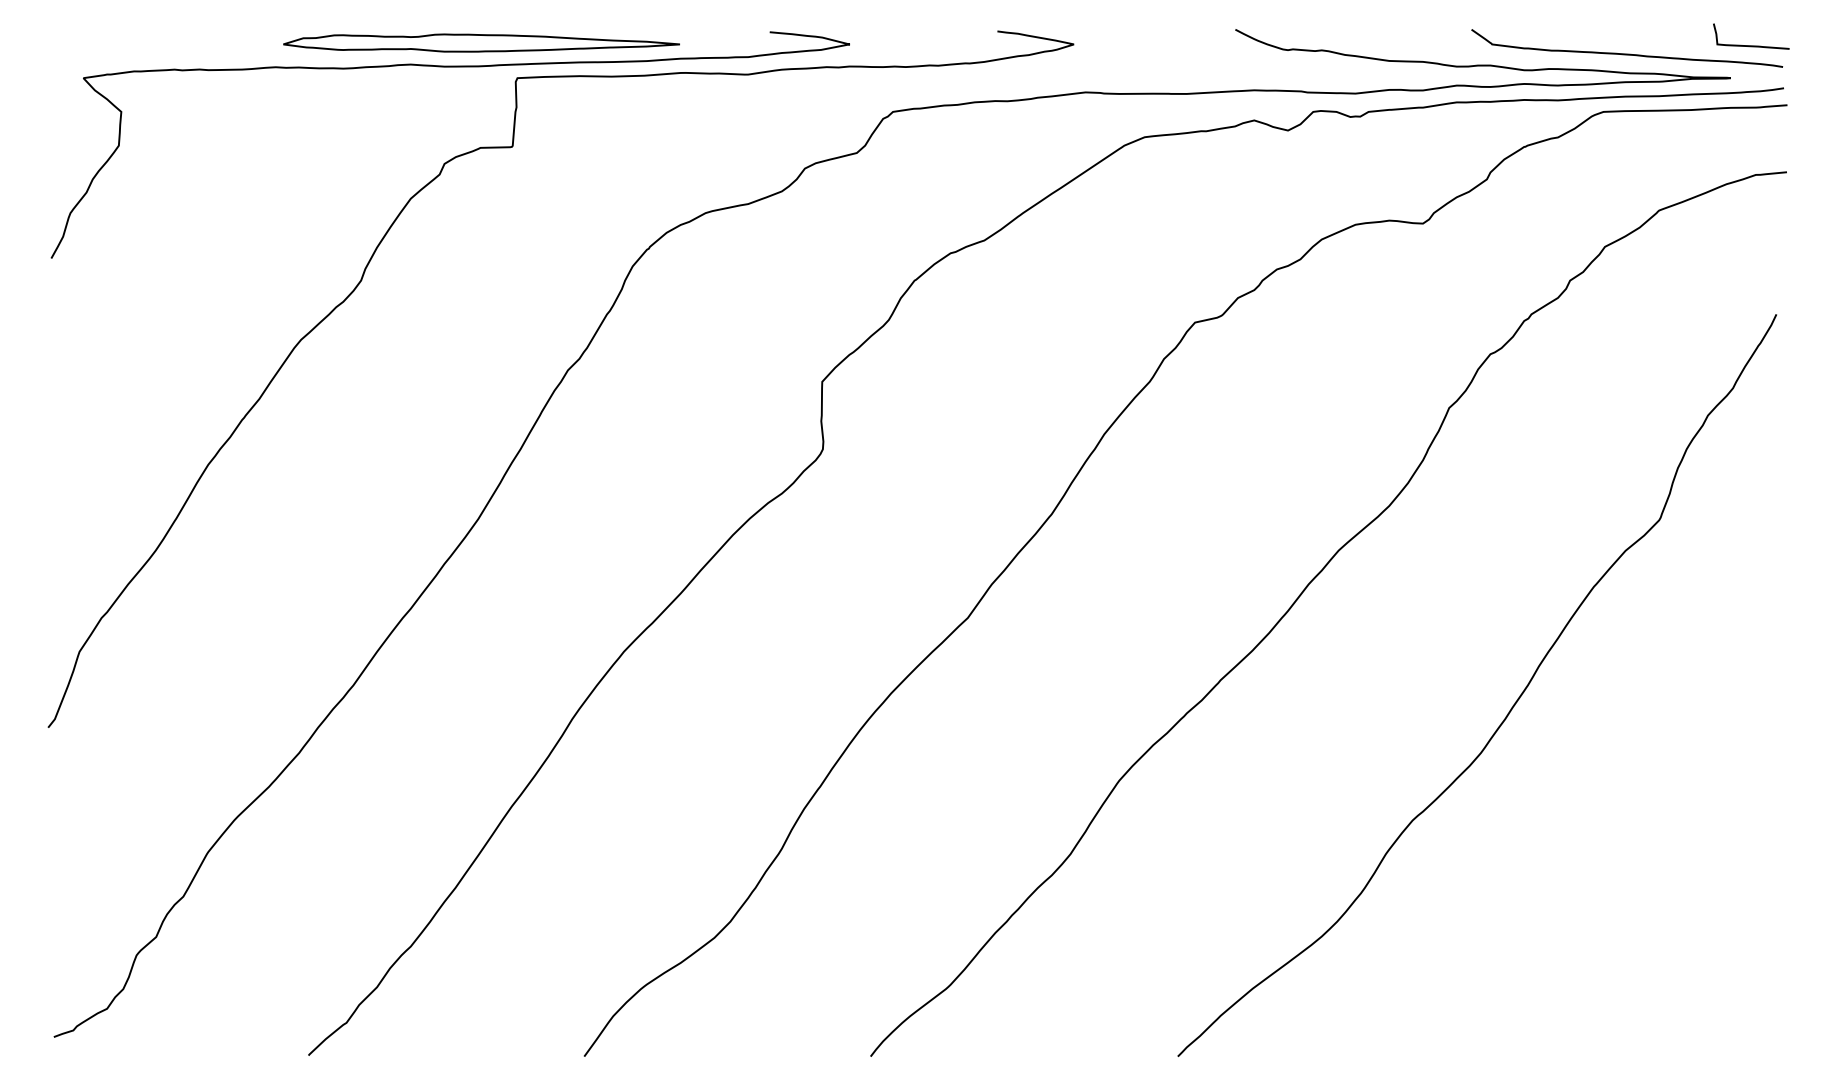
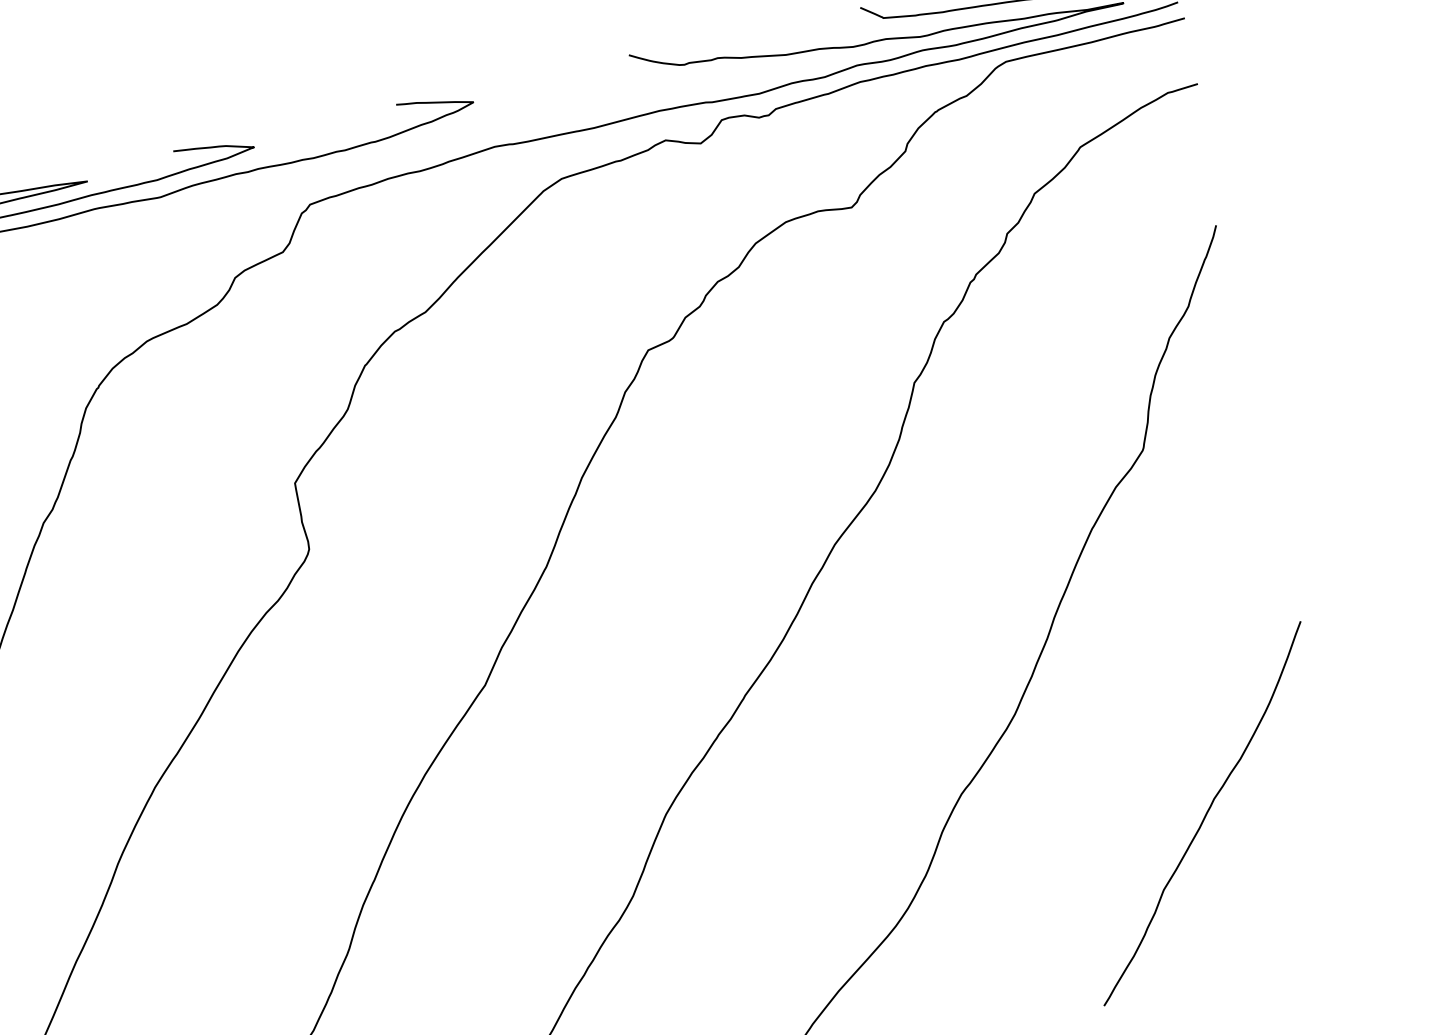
curve: (1647, 888) -> (1205, 813), added

